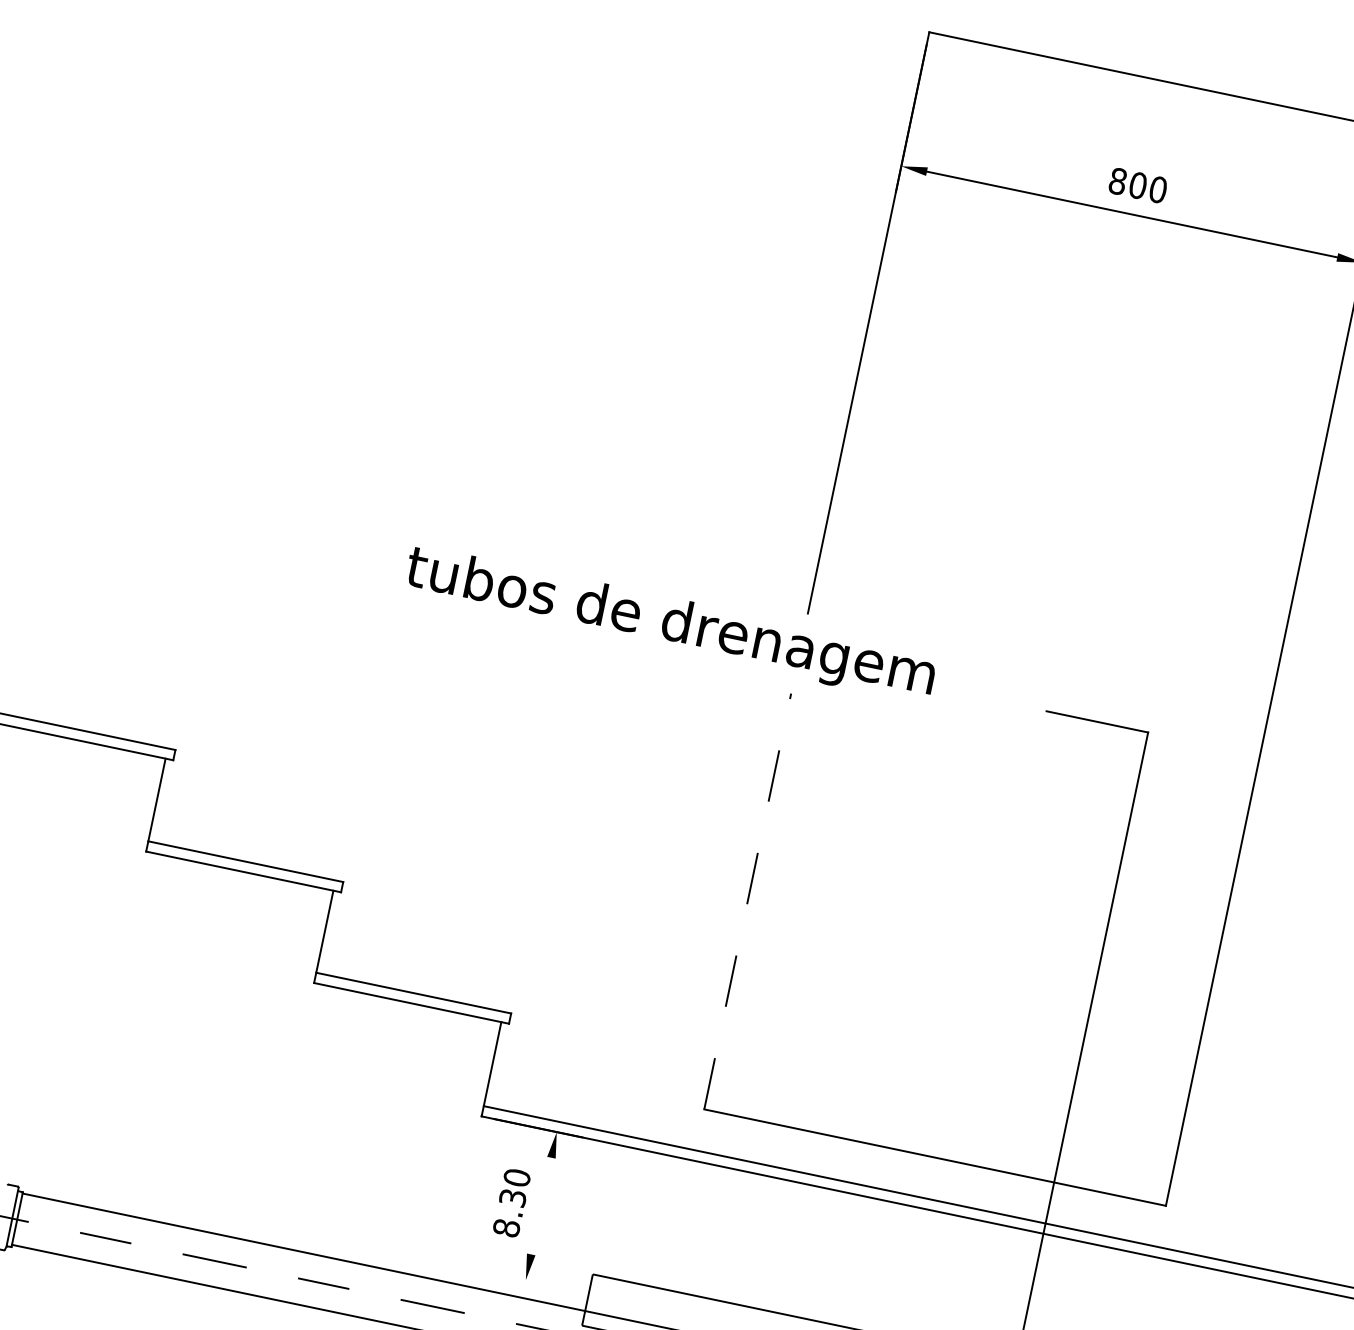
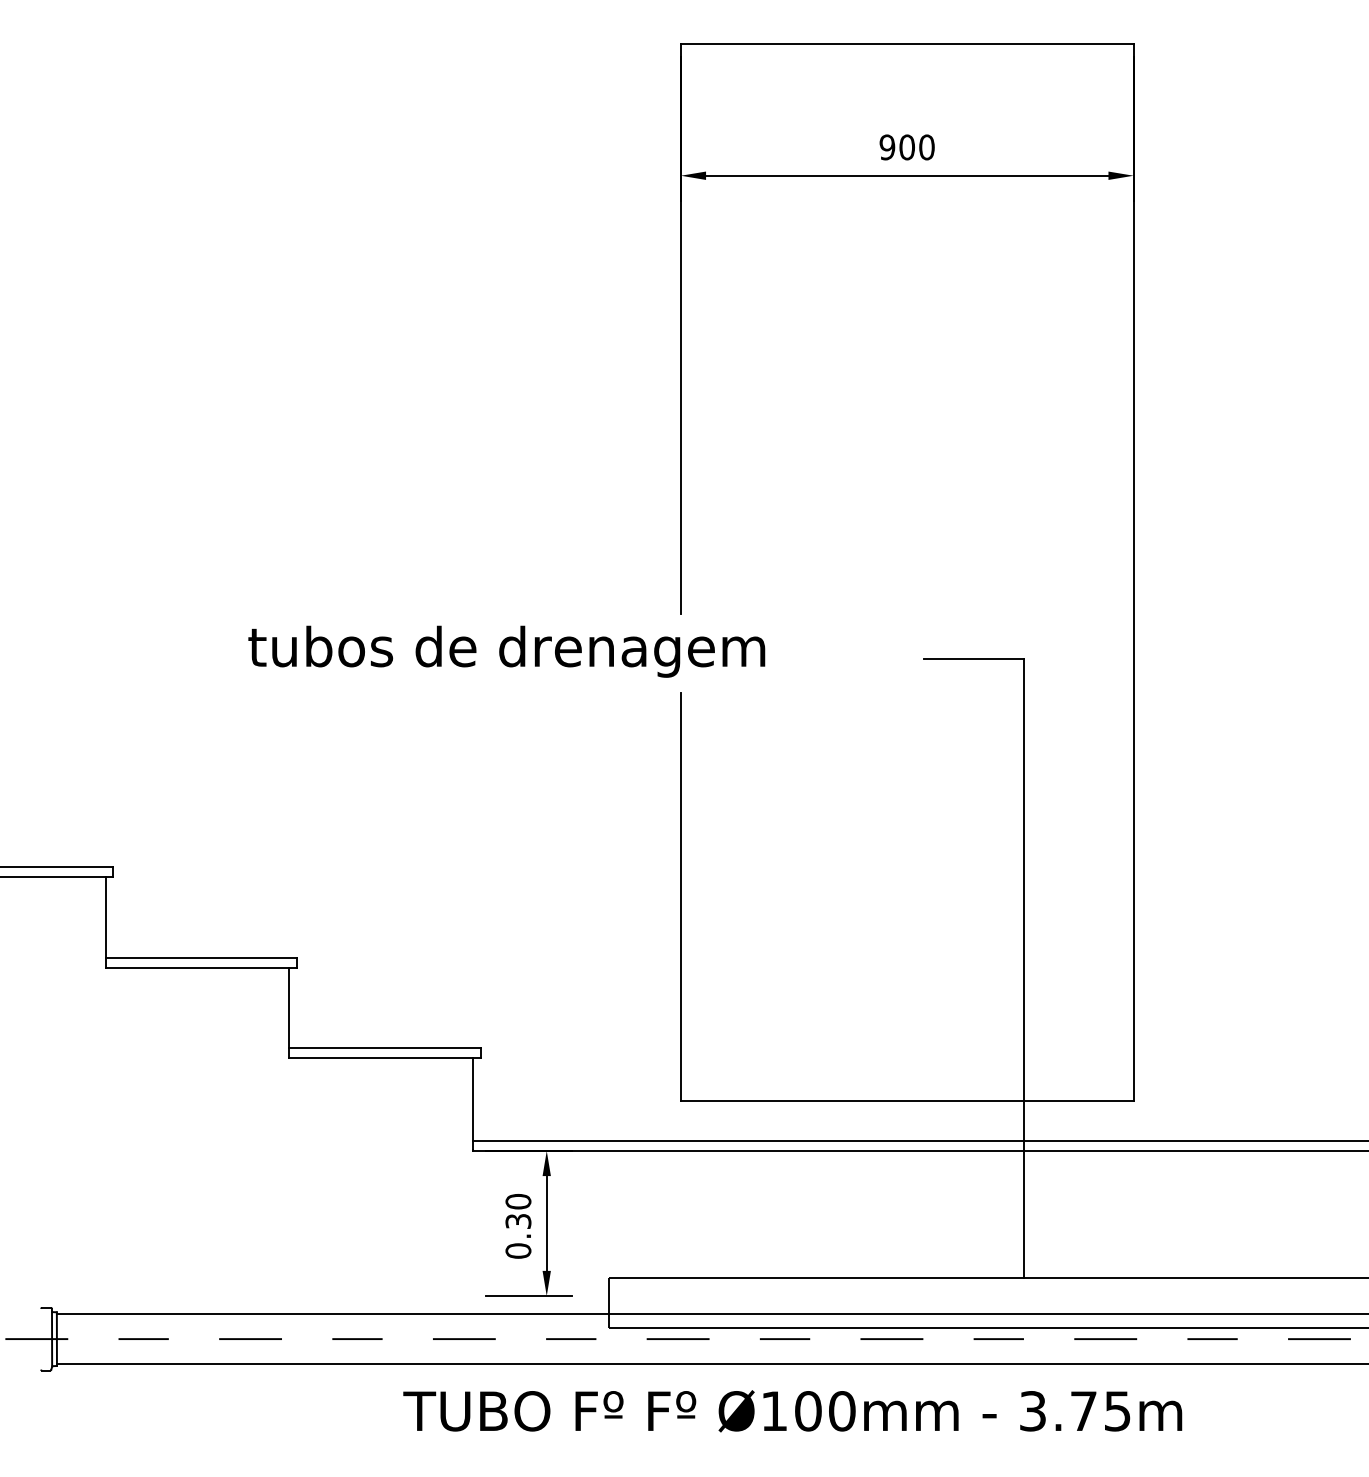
text: (1118, 181) -> (887, 147), 800 -> 900
text: (670, 624) -> (506, 651), moved
line: (747, 901) -> (680, 896), dashed -> solid
line: (540, 1209) -> (546, 1226), added
text: (506, 1227) -> (518, 1250), 8.30 -> 0.30
line: (507, 1276) -> (528, 1296), added

